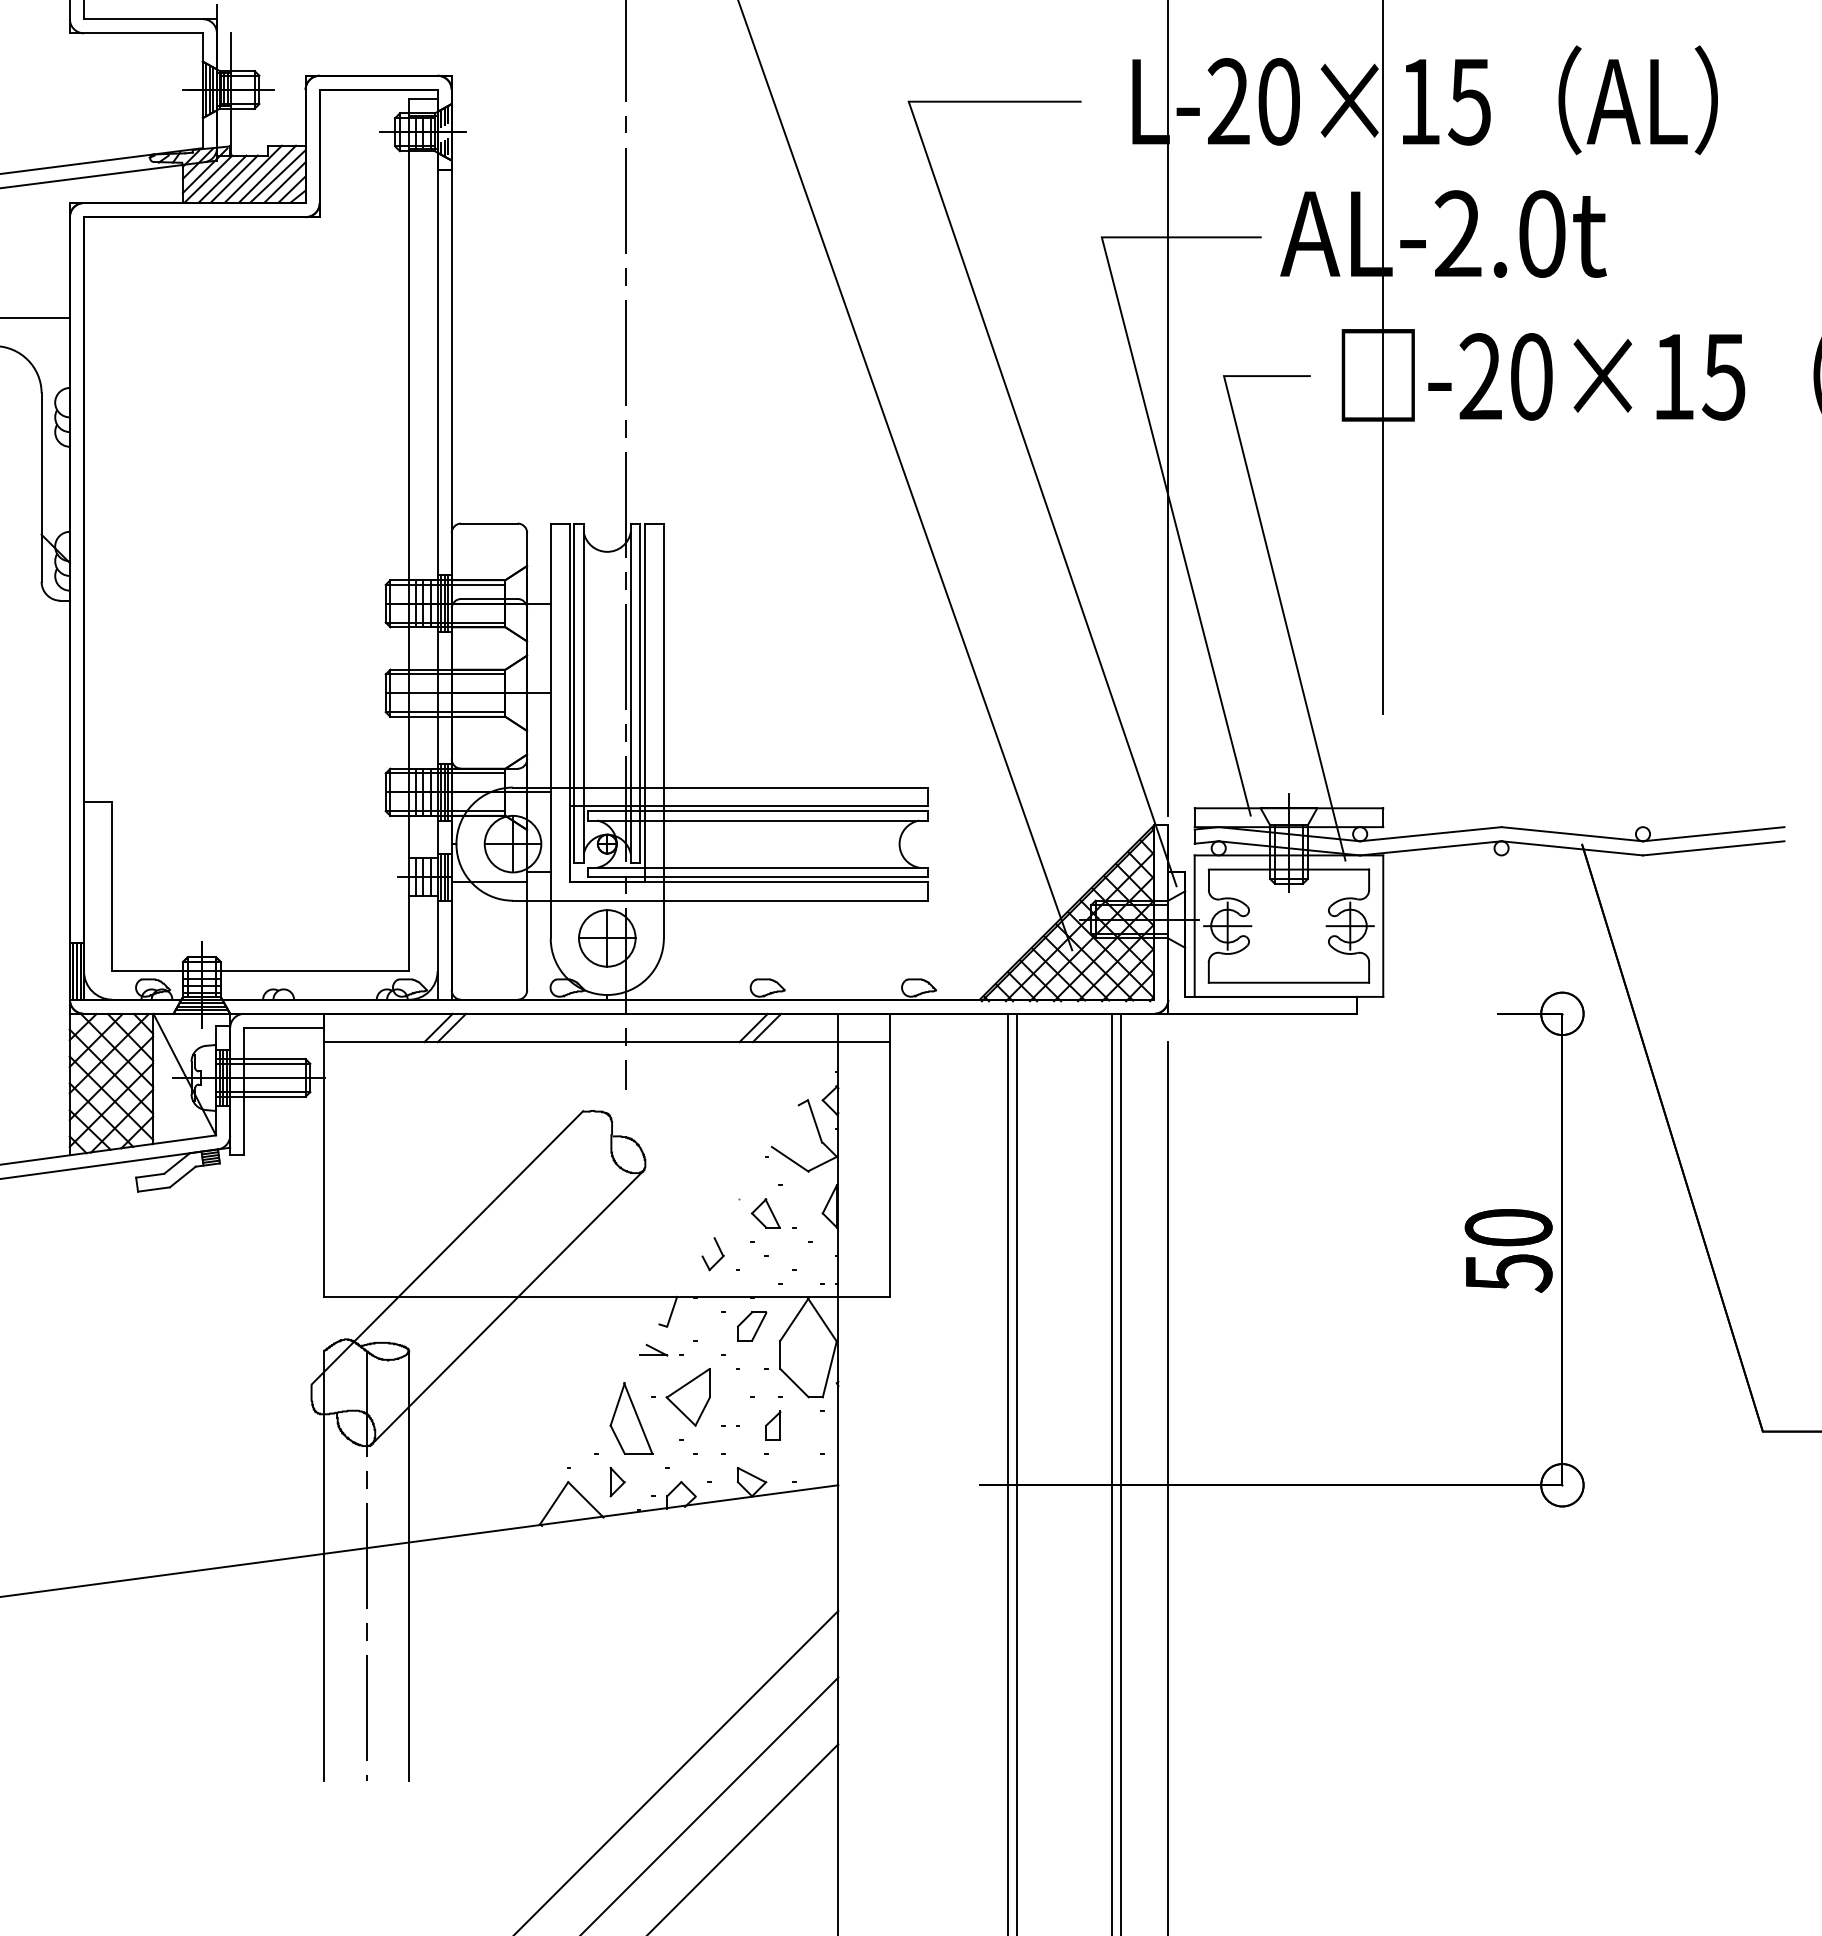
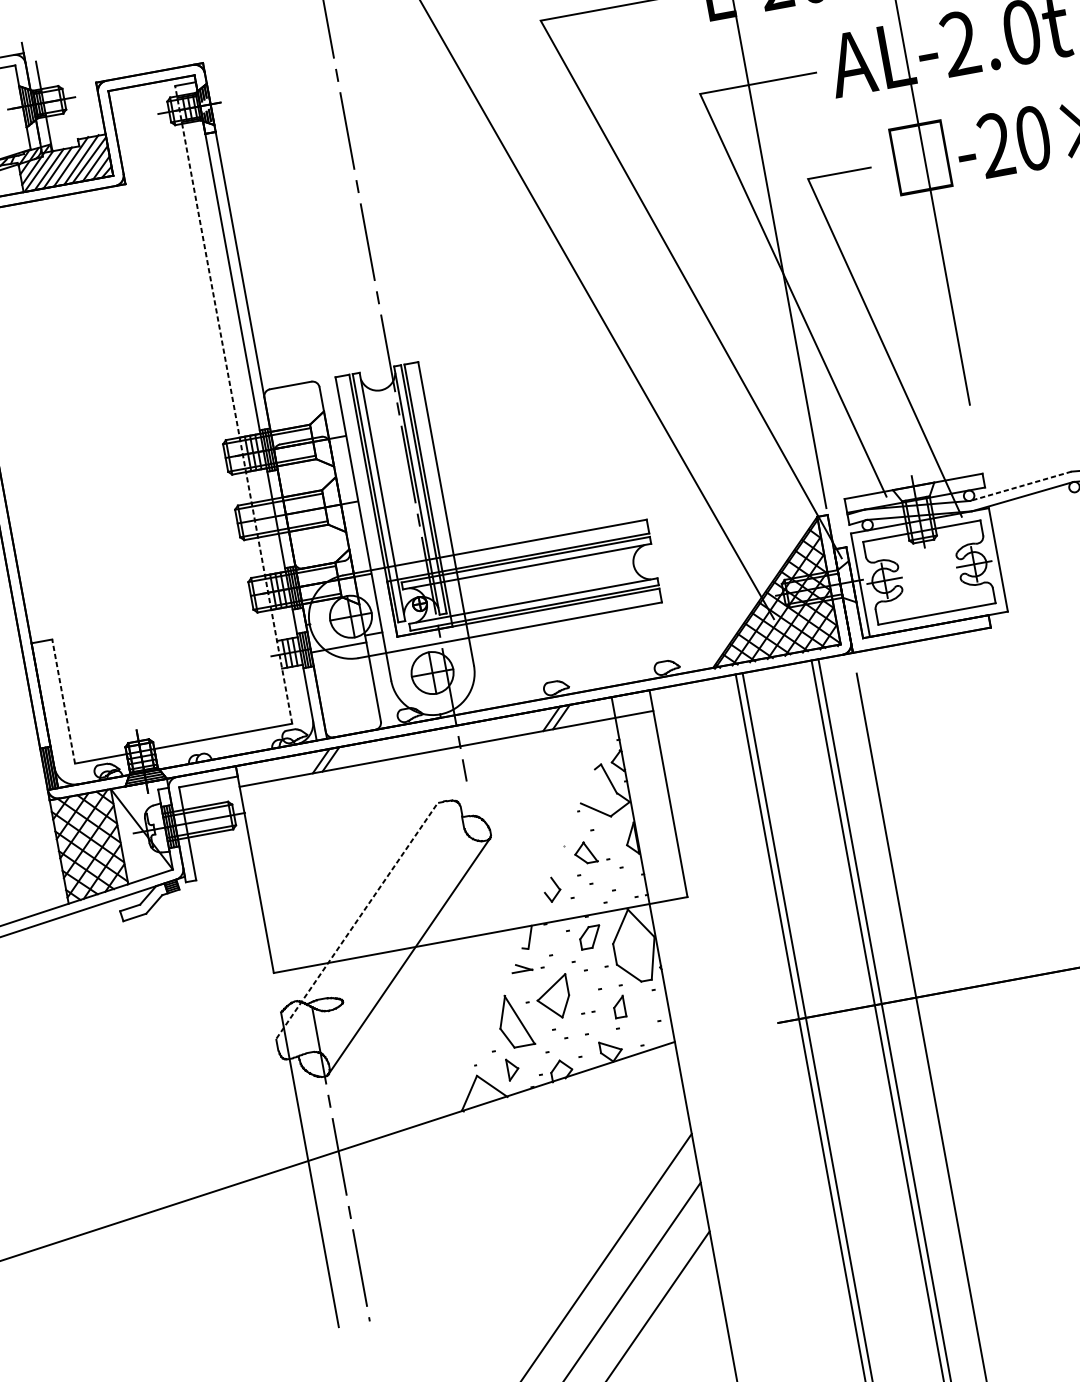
line: (409, 534) -> (233, 404), solid -> dashed
line: (1430, 834) -> (1020, 486), solid -> dashed
line: (112, 886) -> (63, 701), solid -> dashed
line: (447, 1247) -> (357, 920), solid -> dashed
line: (409, 1565) -> (372, 1158), removed

